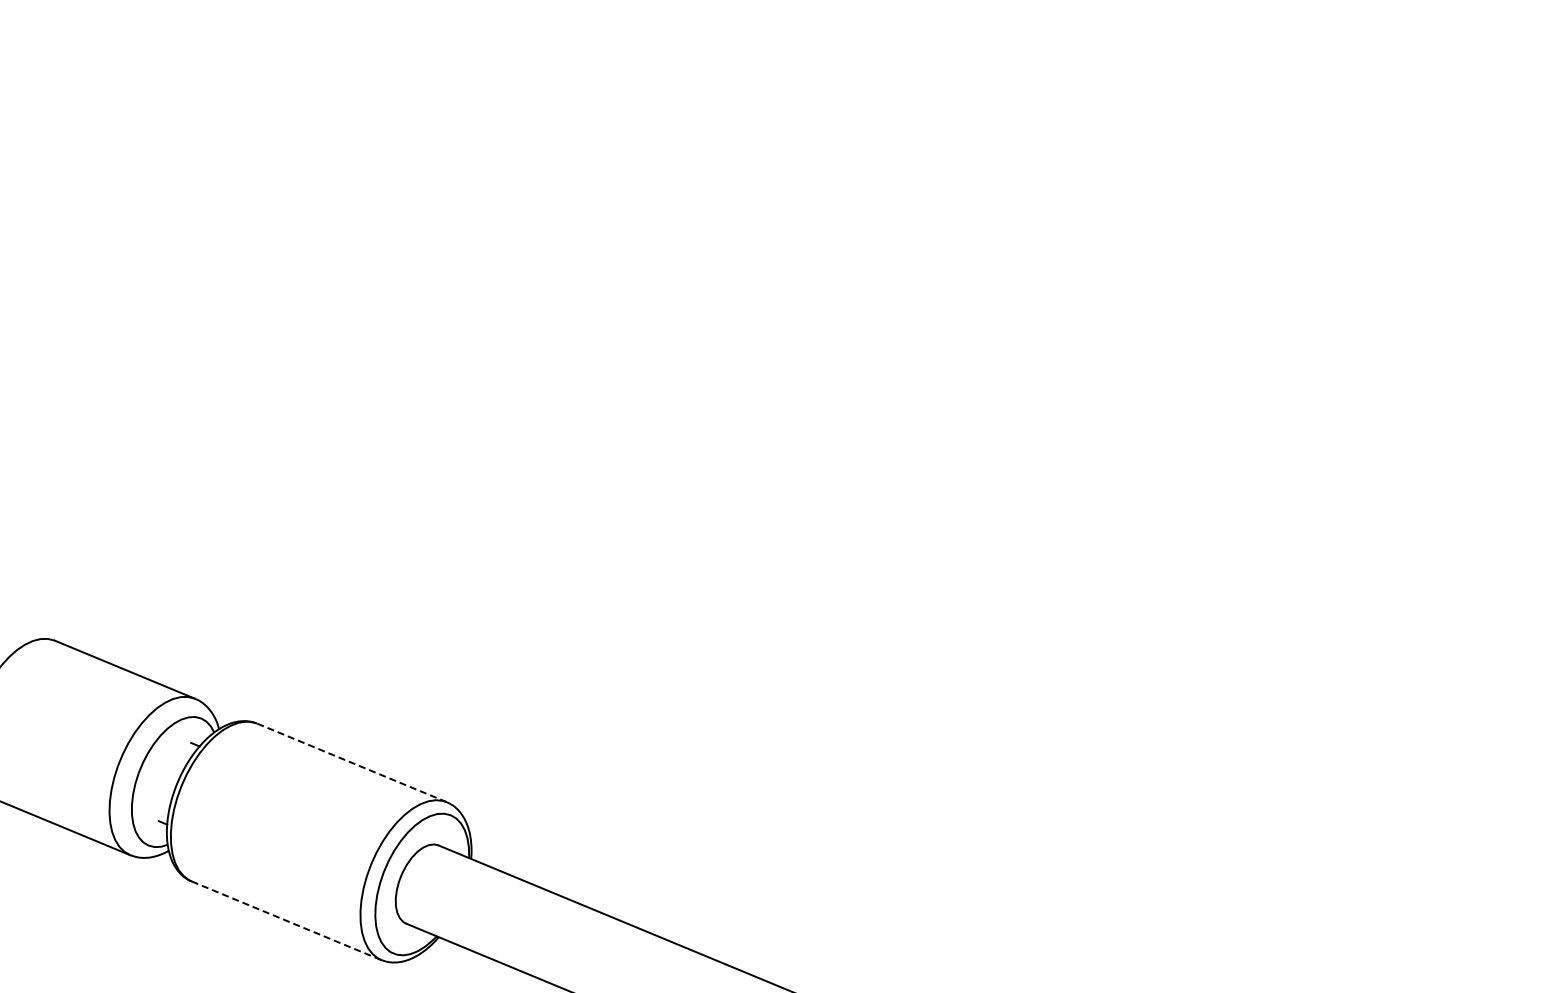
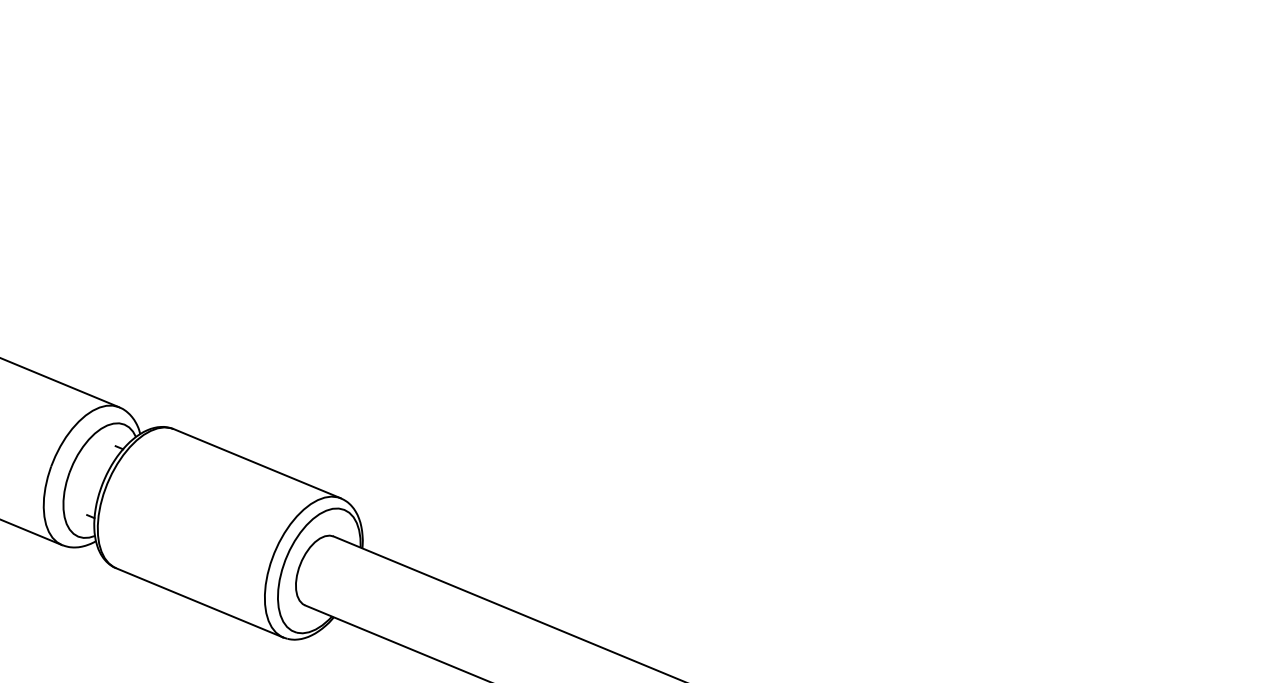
line: (351, 762) -> (256, 463), dashed -> solid
line: (286, 920) -> (199, 602), dashed -> solid

